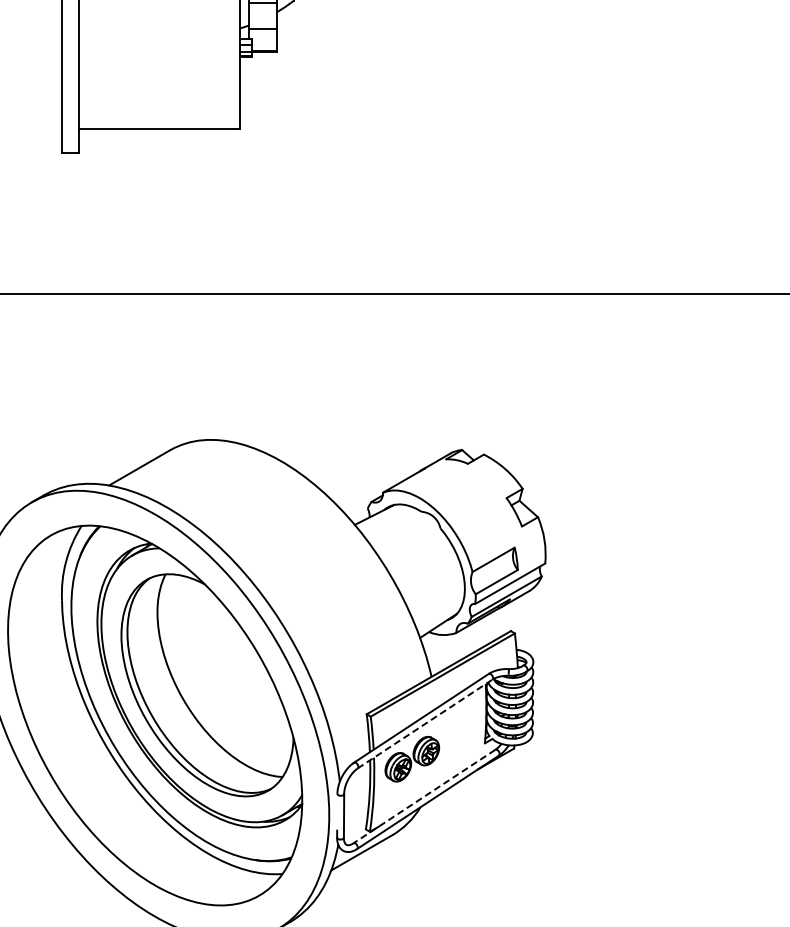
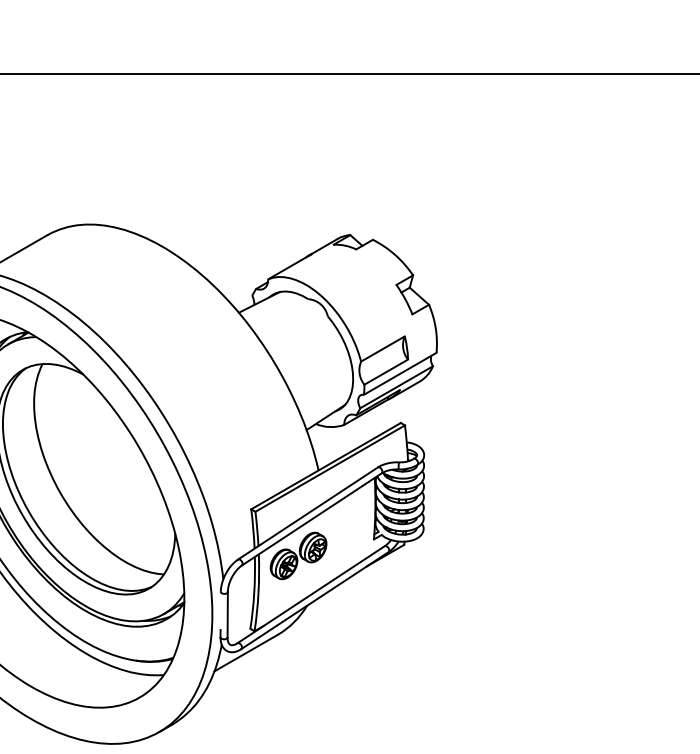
line: (425, 724) -> (312, 519), dashed -> solid
line: (424, 796) -> (311, 594), dashed -> solid

